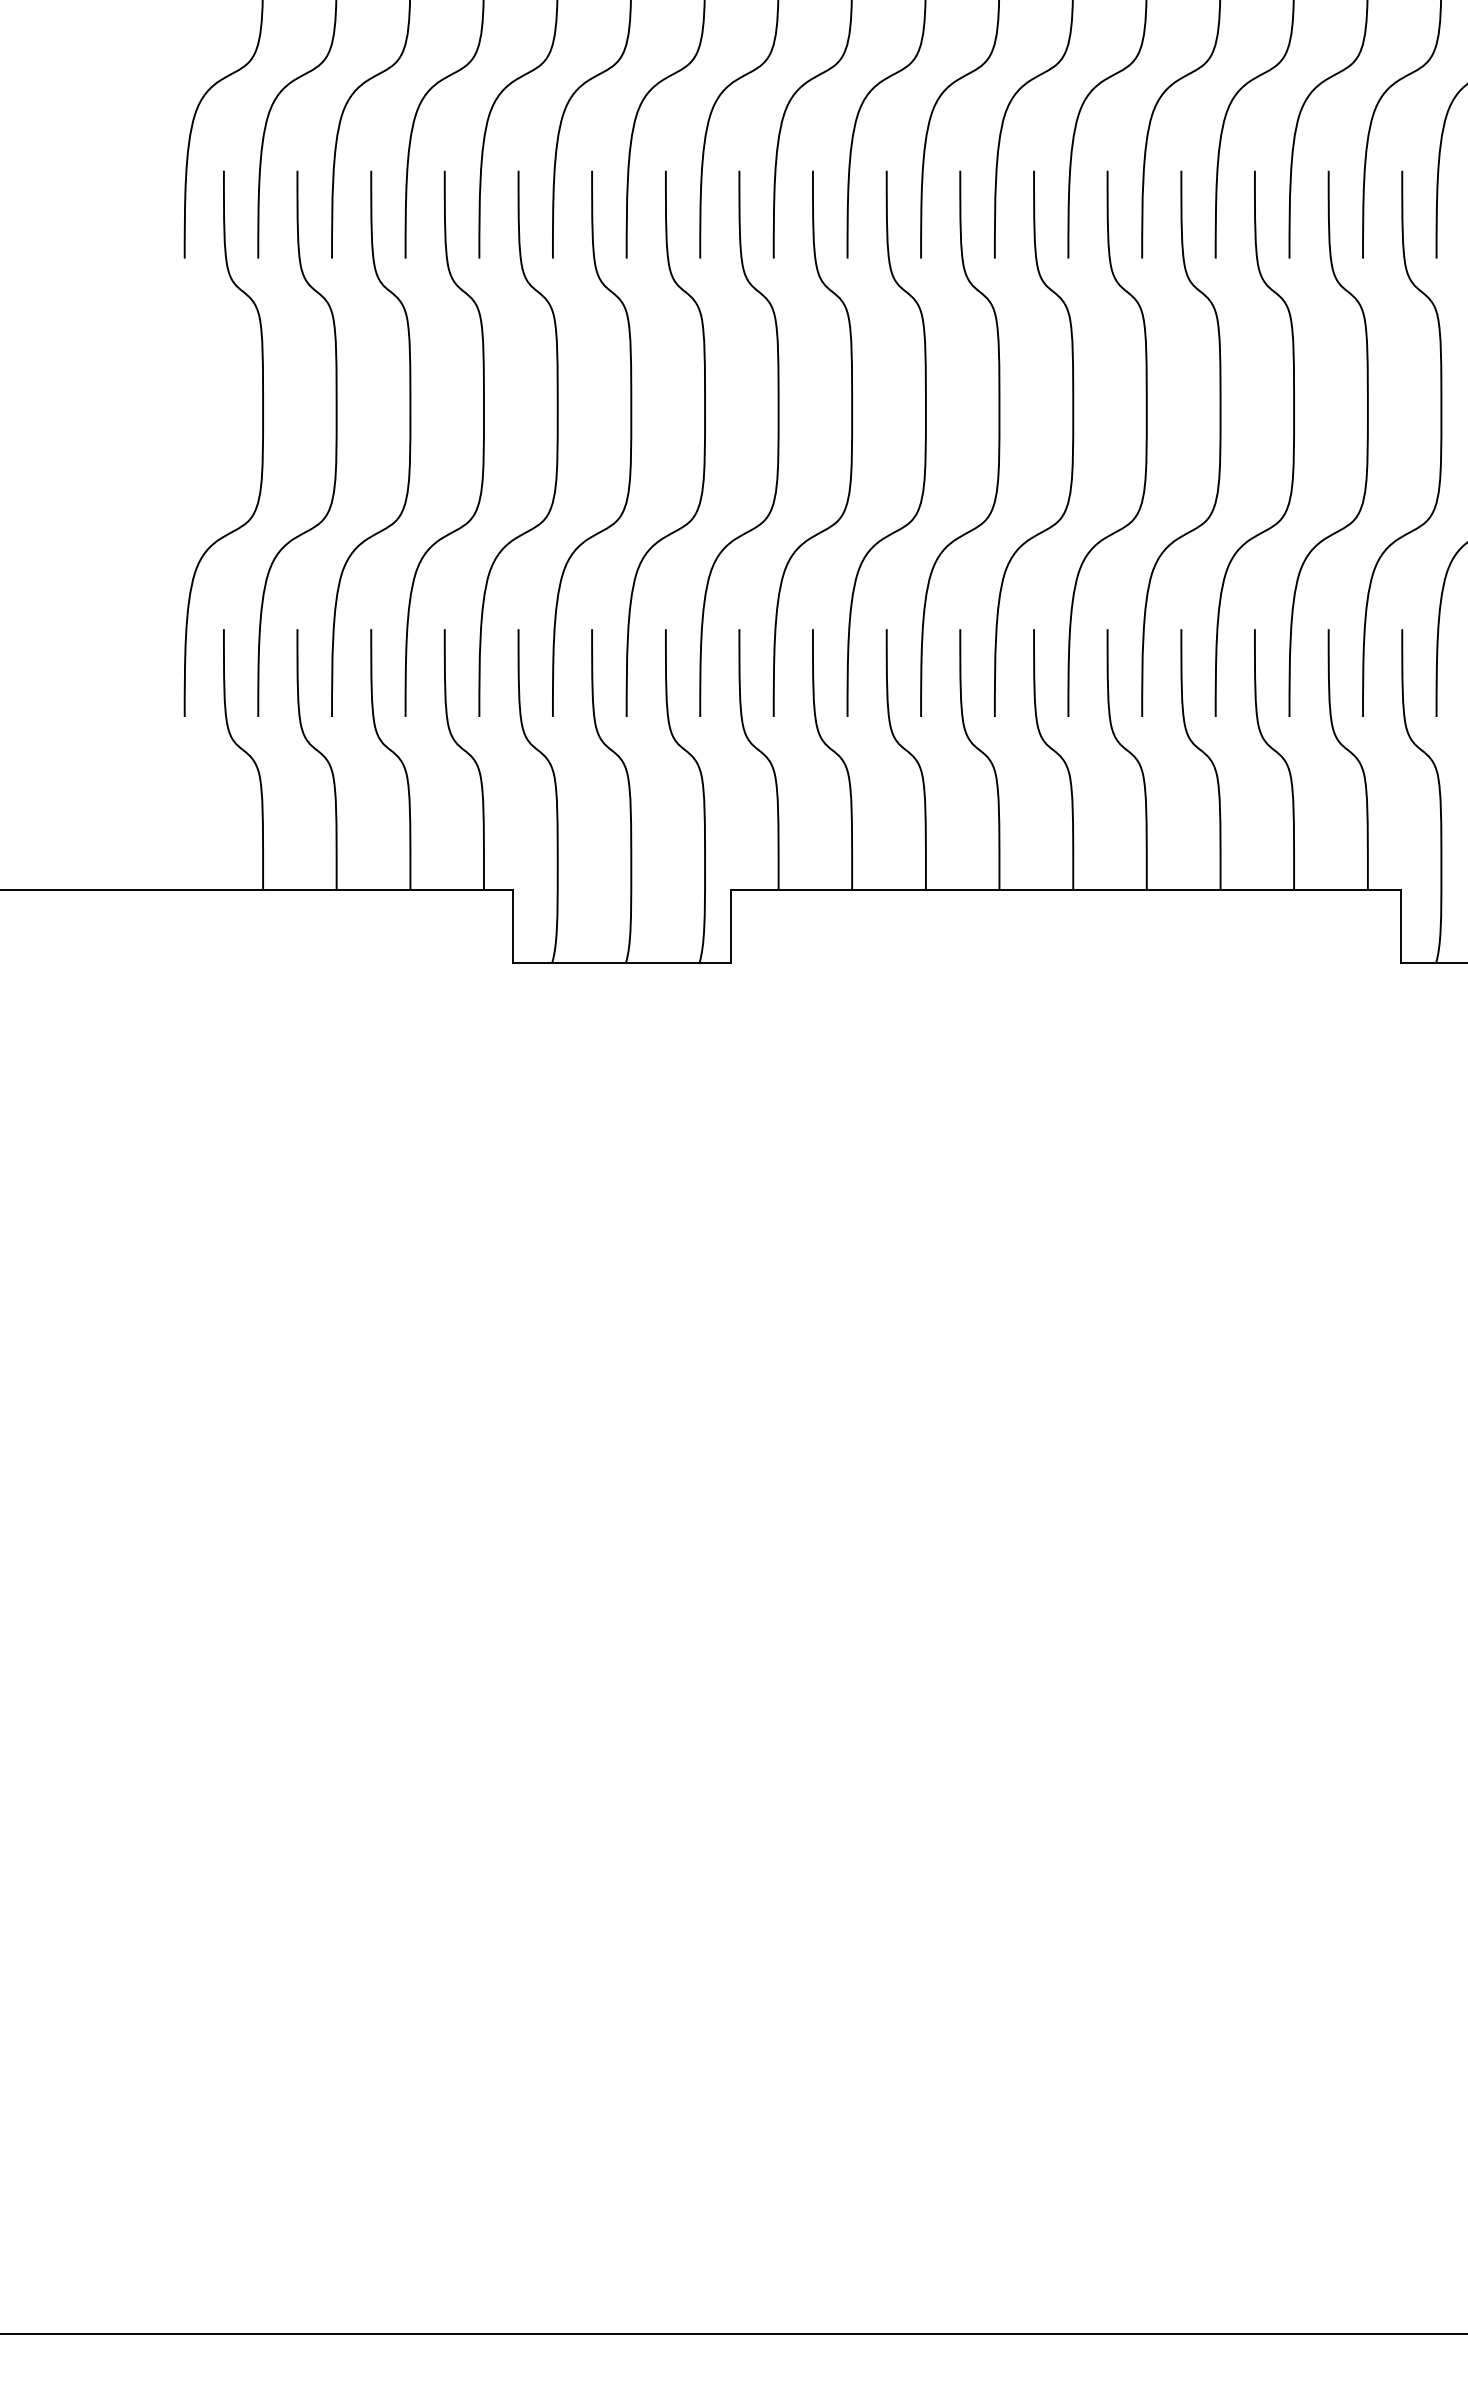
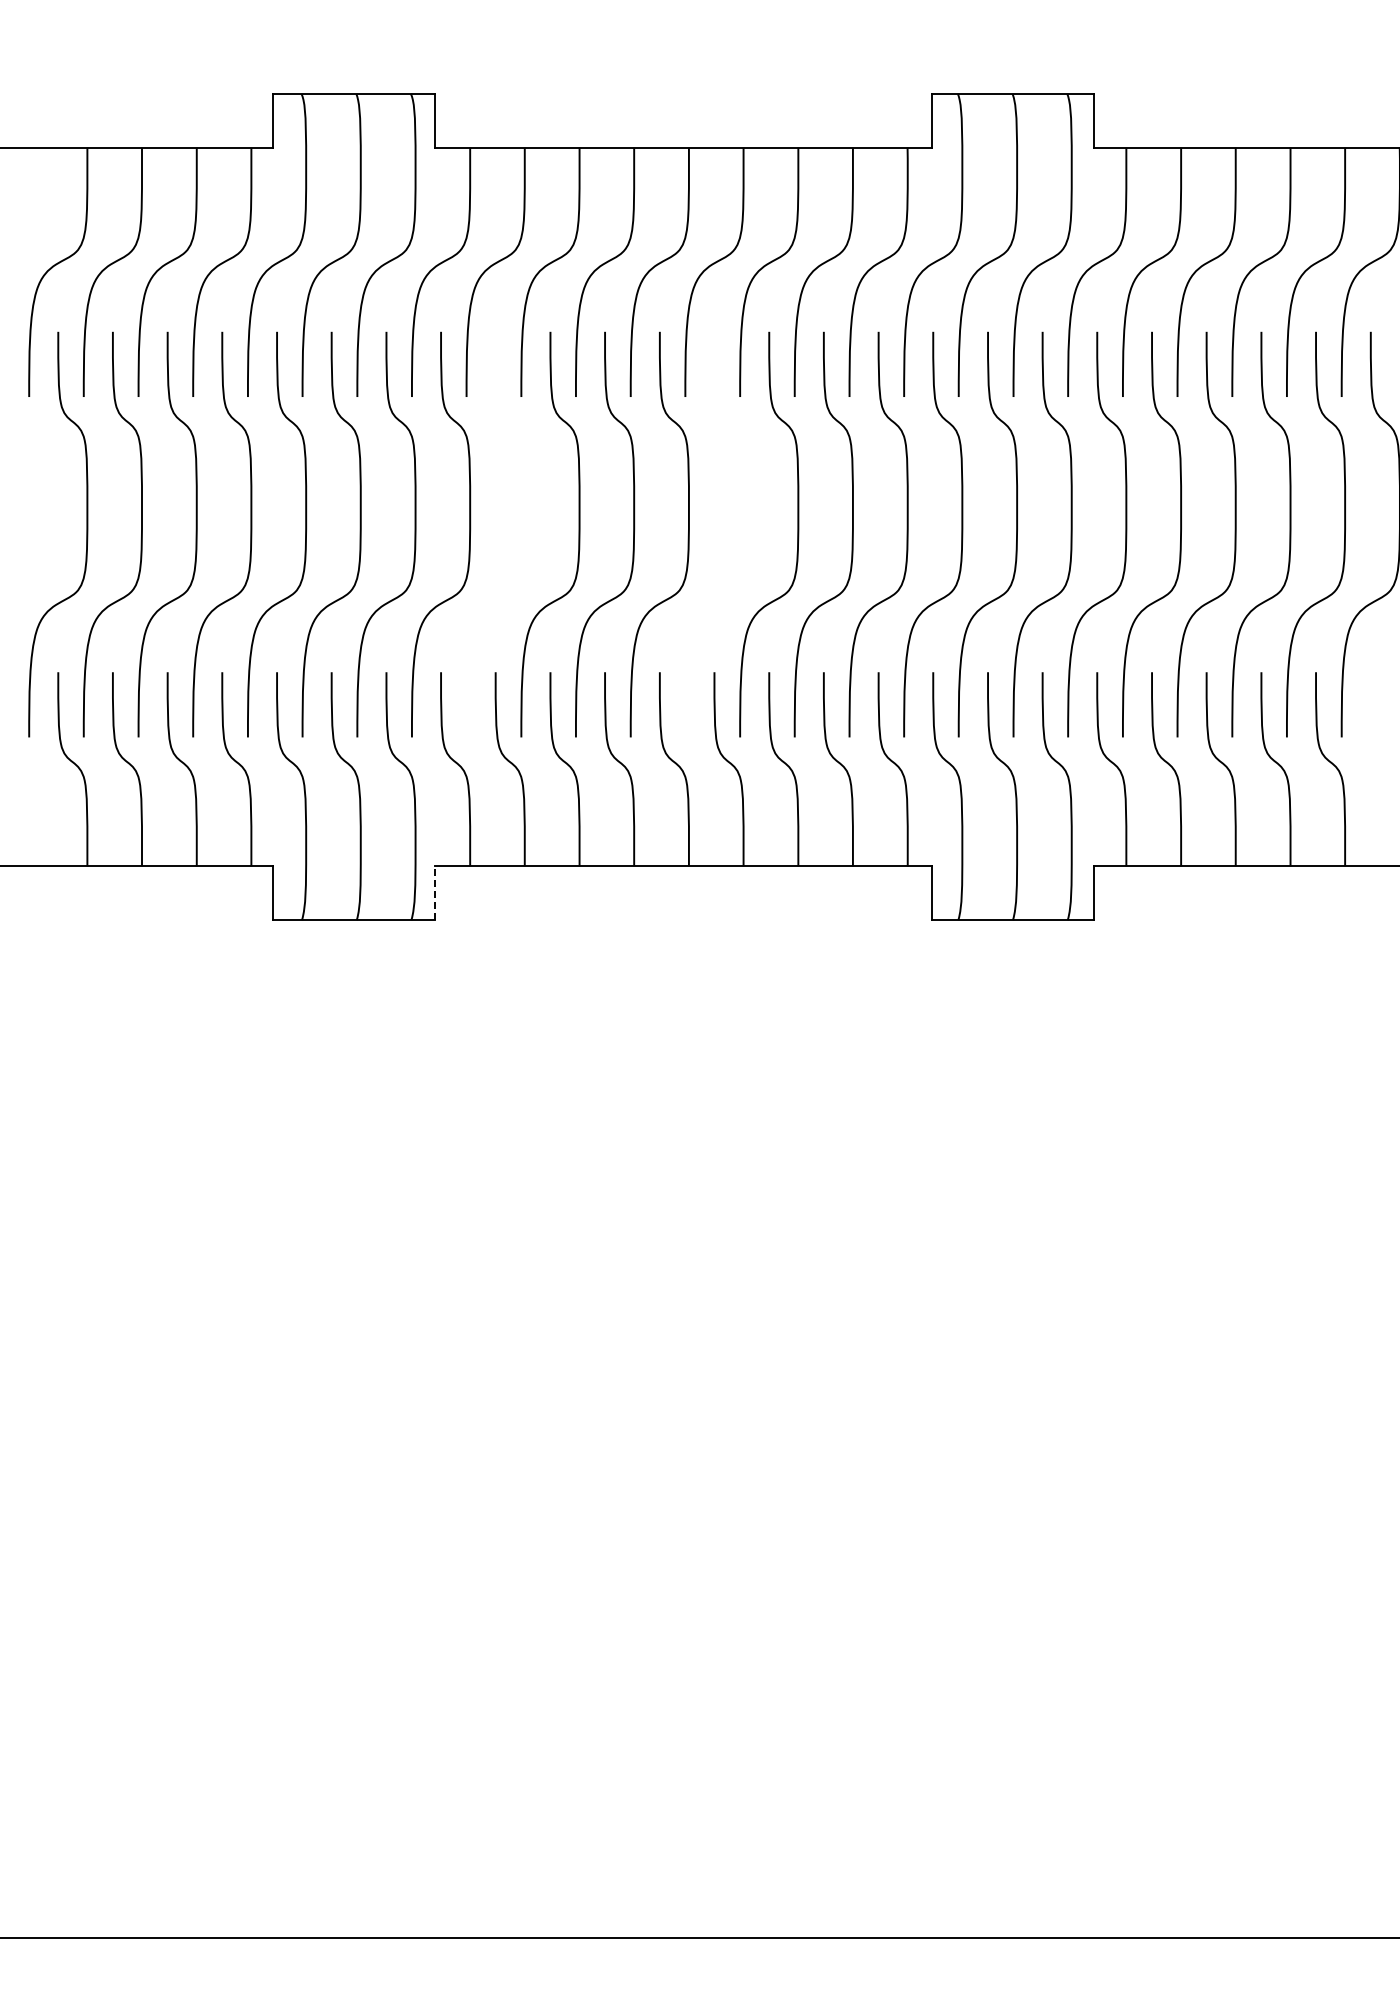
curve: (850, 443) -> (523, 534), removed
curve: (1145, 443) -> (742, 534), removed
line: (730, 927) -> (434, 893), solid -> dashed

